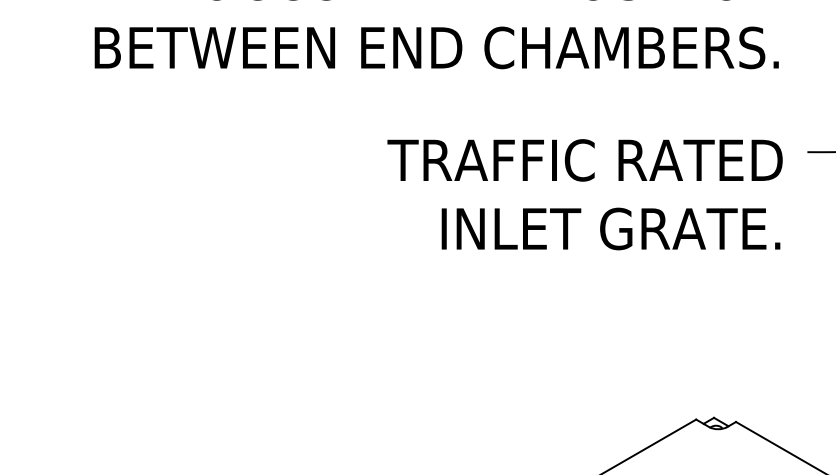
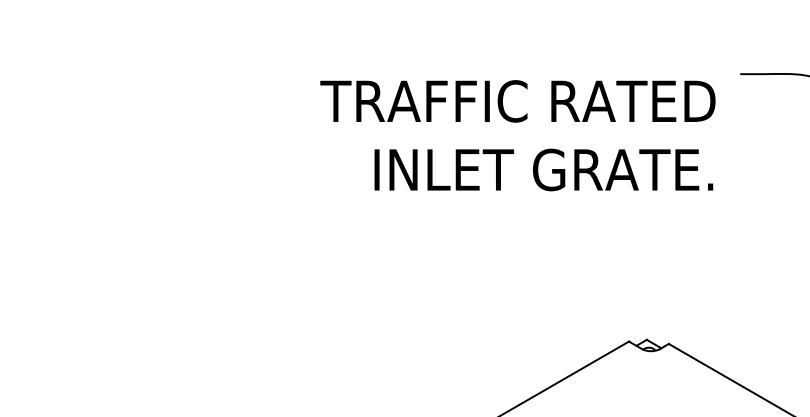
text: (584, 194) -> (517, 135), moved

